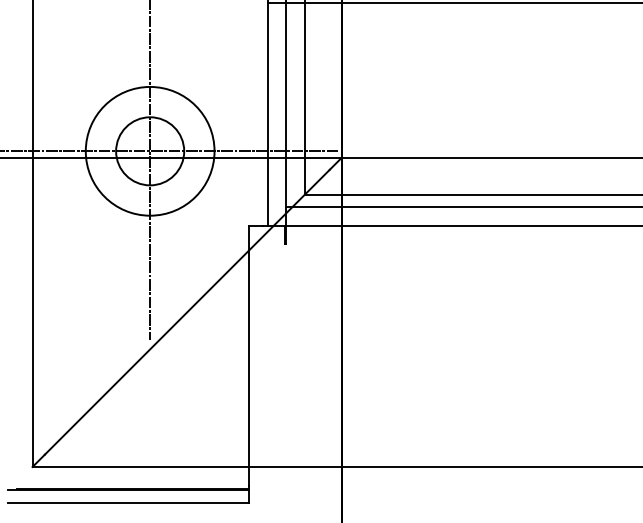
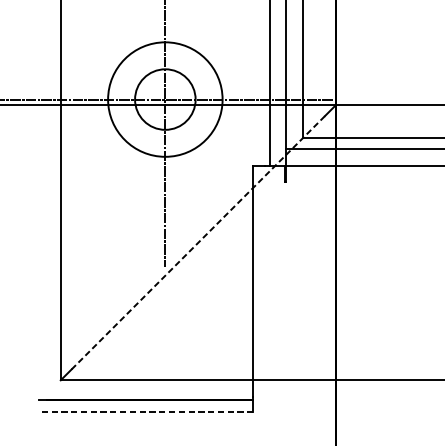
line: (186, 312) -> (197, 242), solid -> dashed
line: (128, 502) -> (146, 411), solid -> dashed

